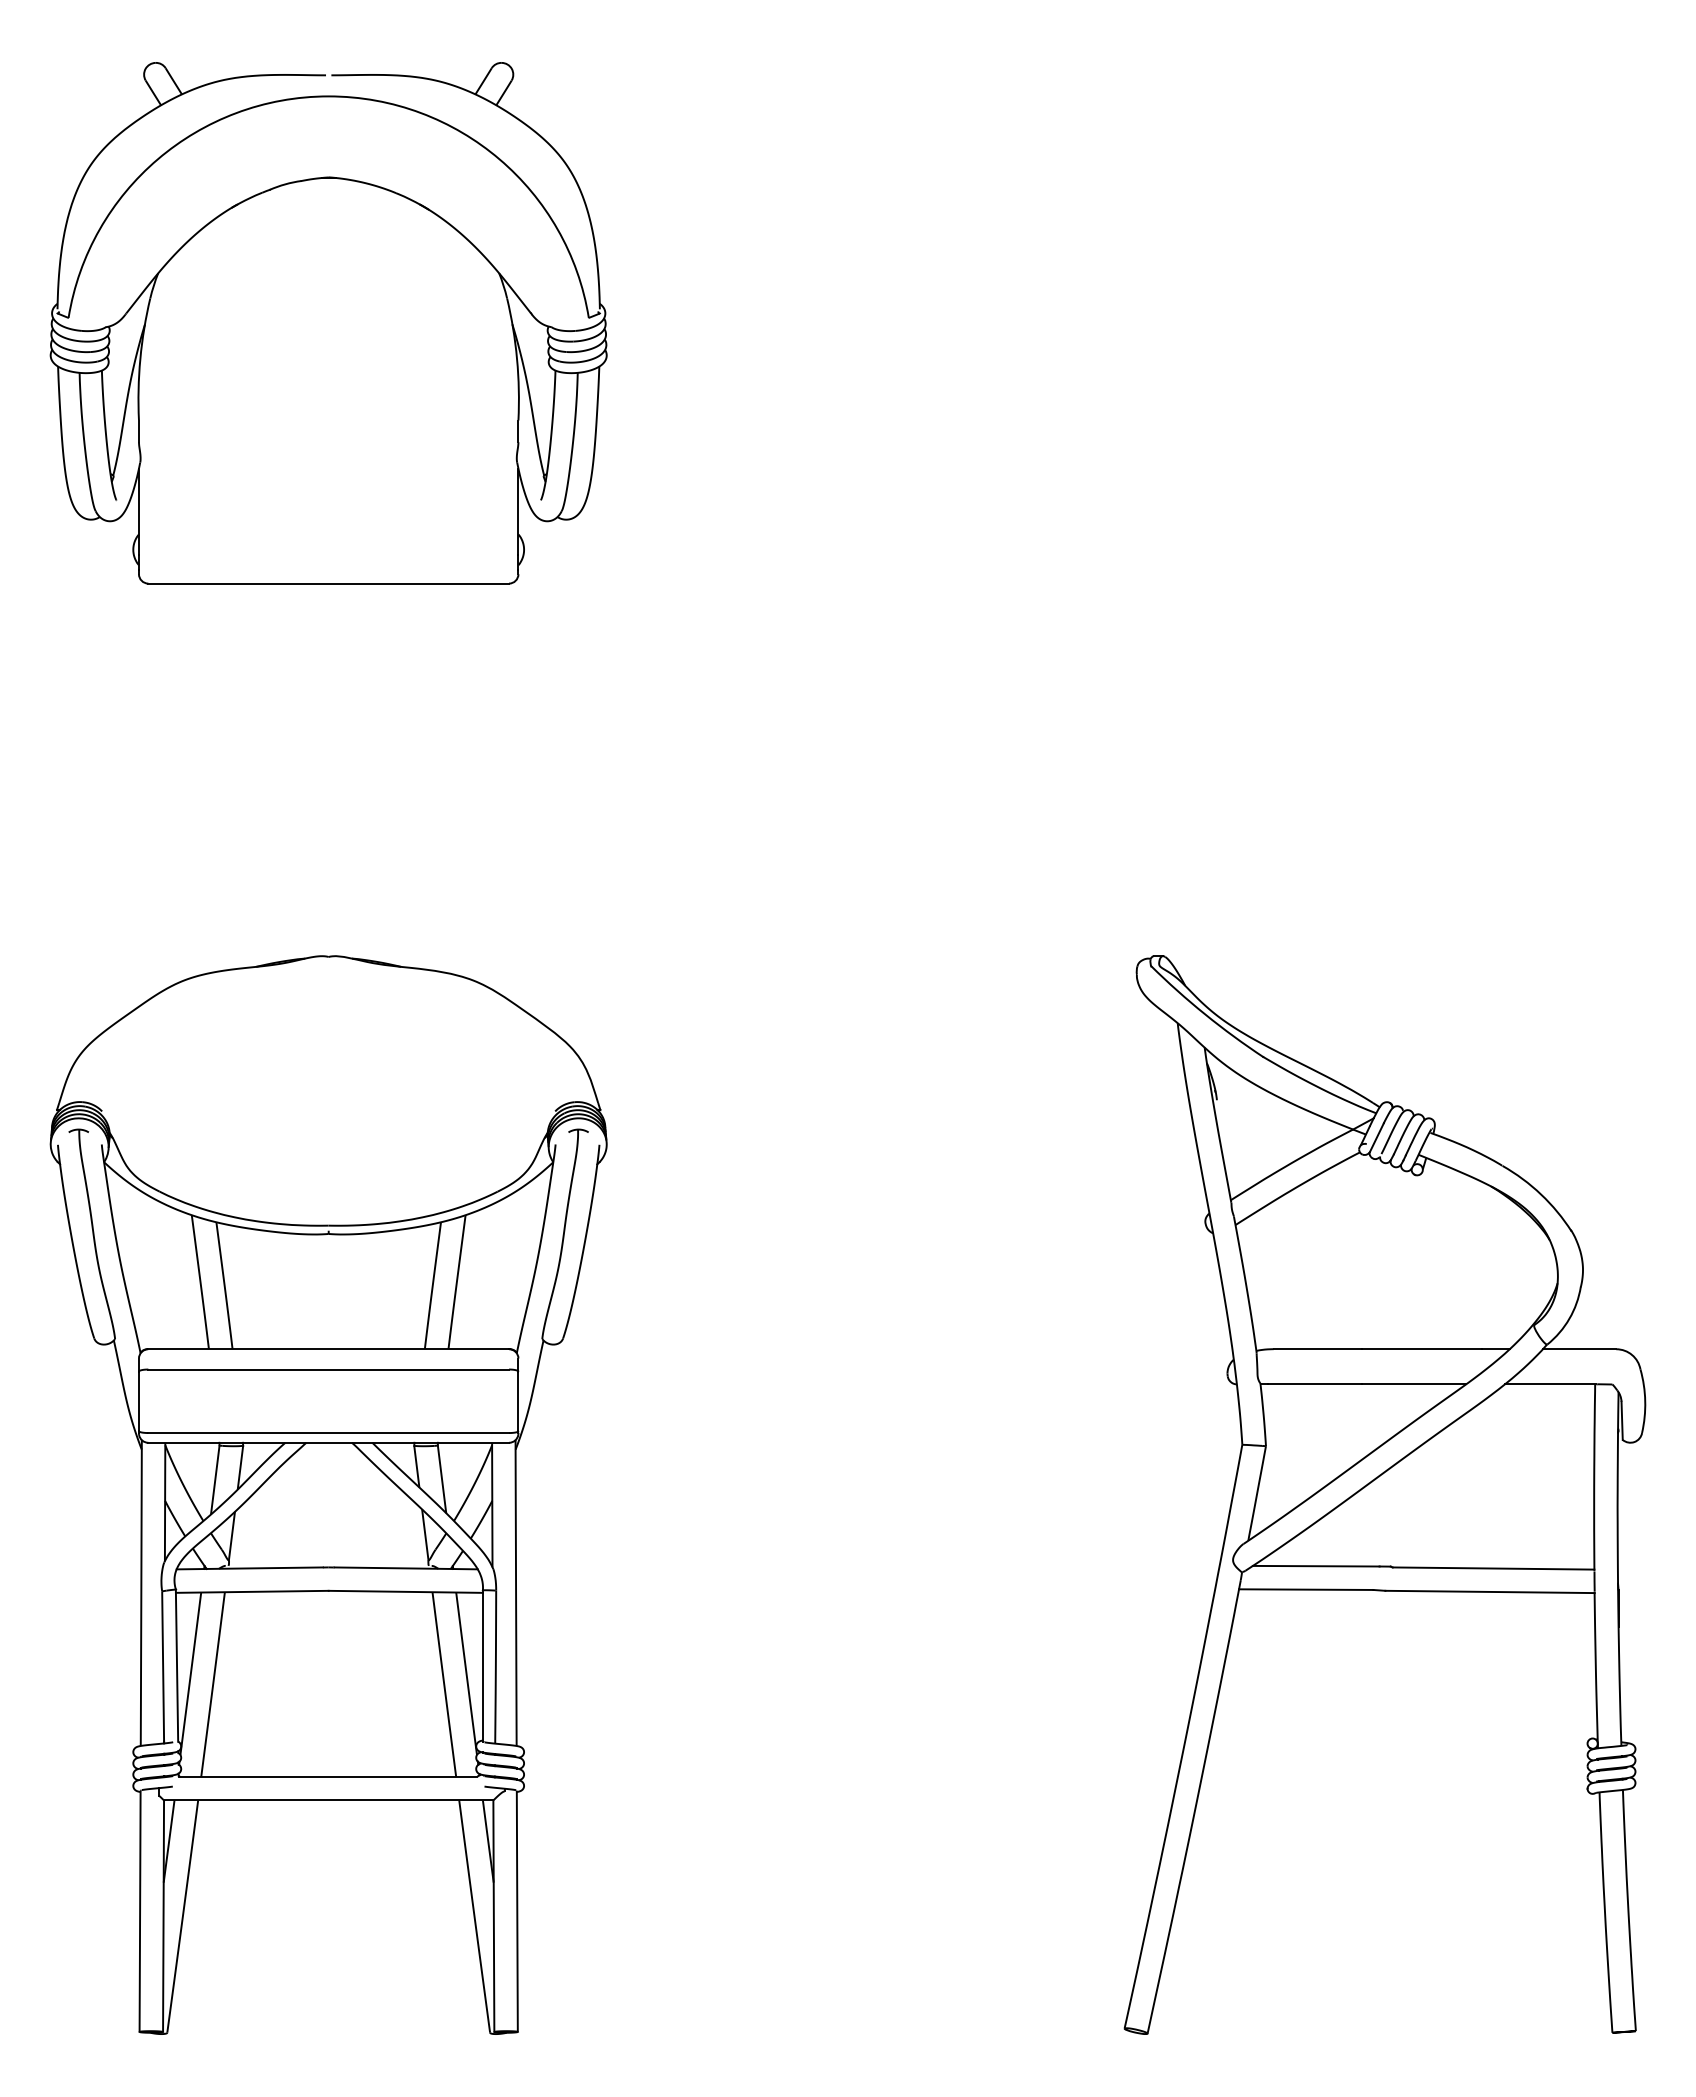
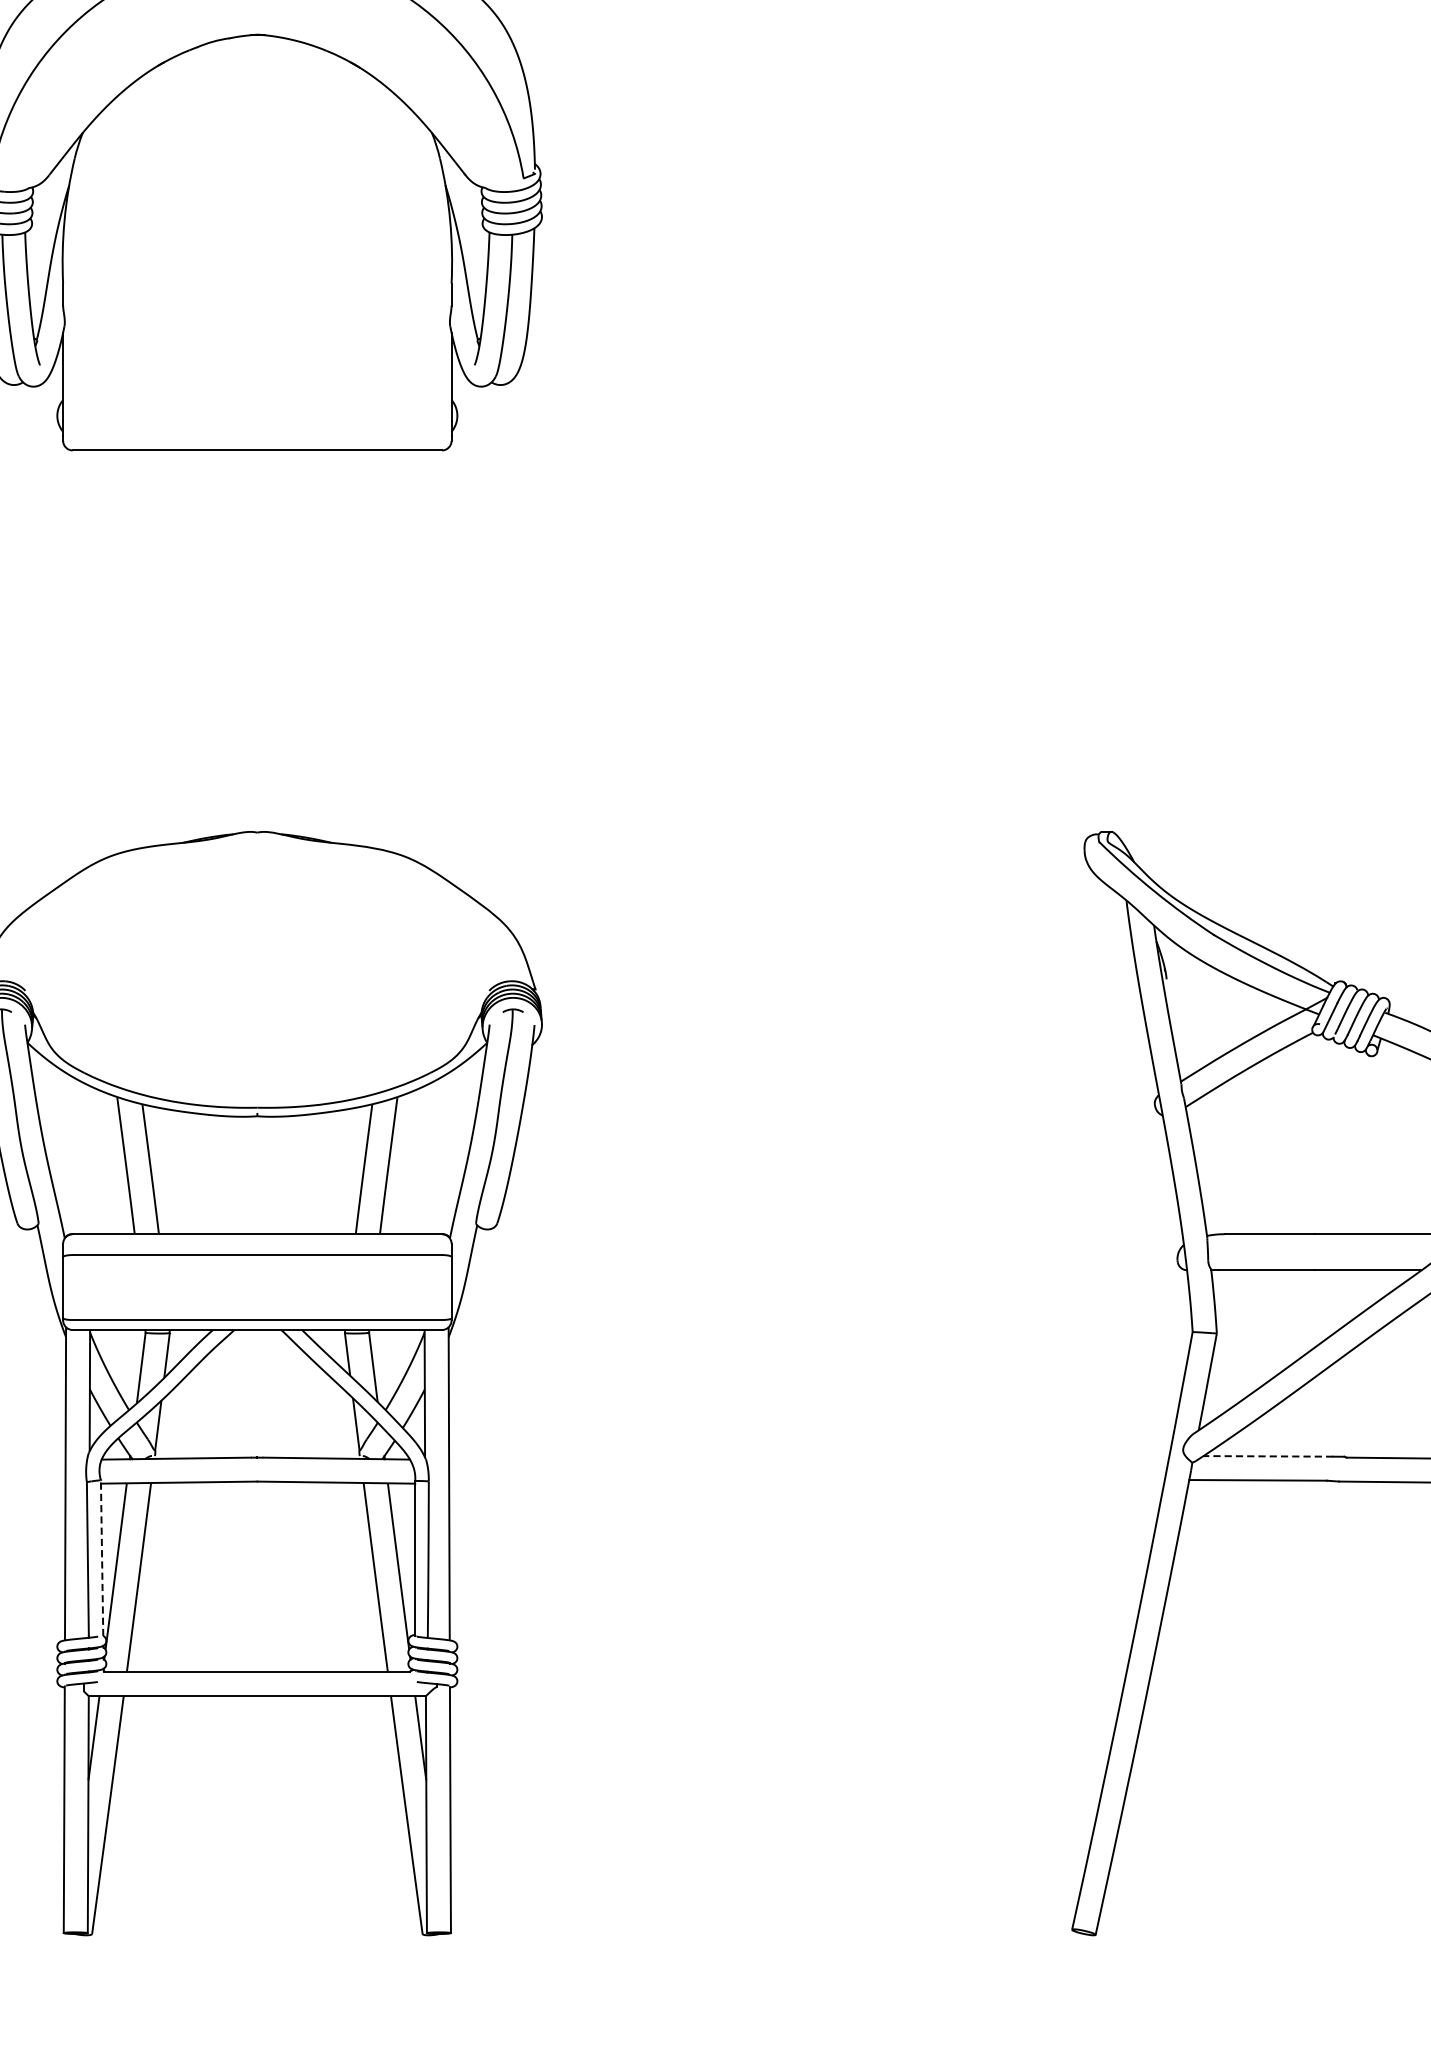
line: (1315, 1566) -> (1267, 1456), solid -> dashed
line: (177, 1665) -> (102, 1558), solid -> dashed

